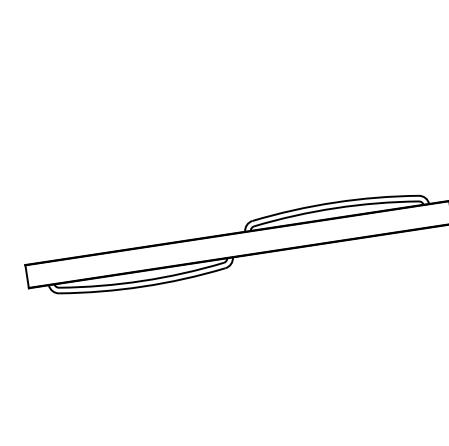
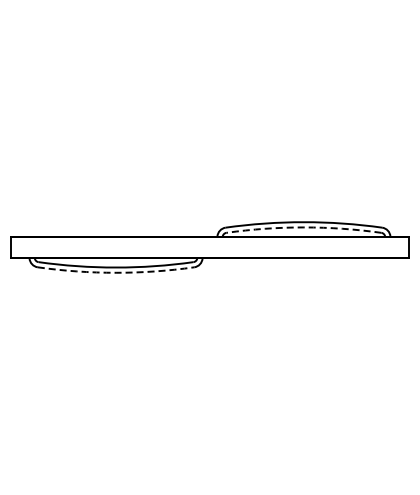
arc: (335, 208) -> (303, 227), solid -> dashed
arc: (143, 286) -> (116, 272), solid -> dashed

